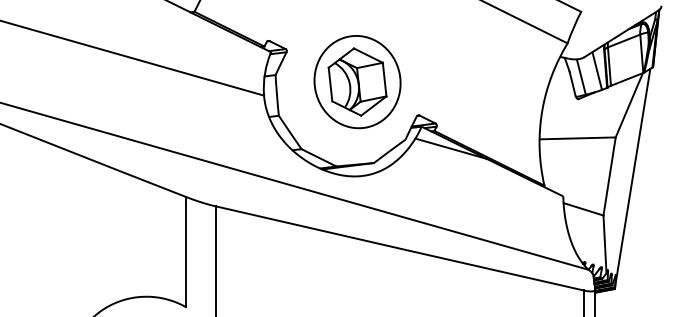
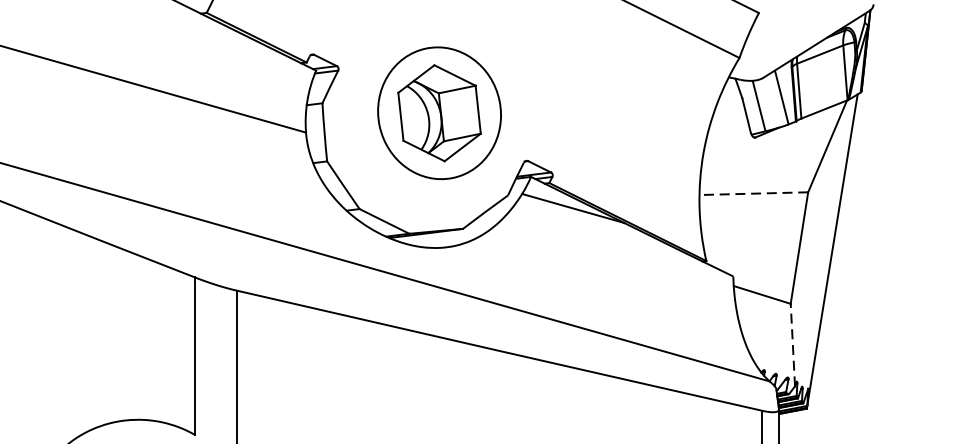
line: (577, 138) -> (753, 193), solid -> dashed
line: (604, 244) -> (792, 345), solid -> dashed

